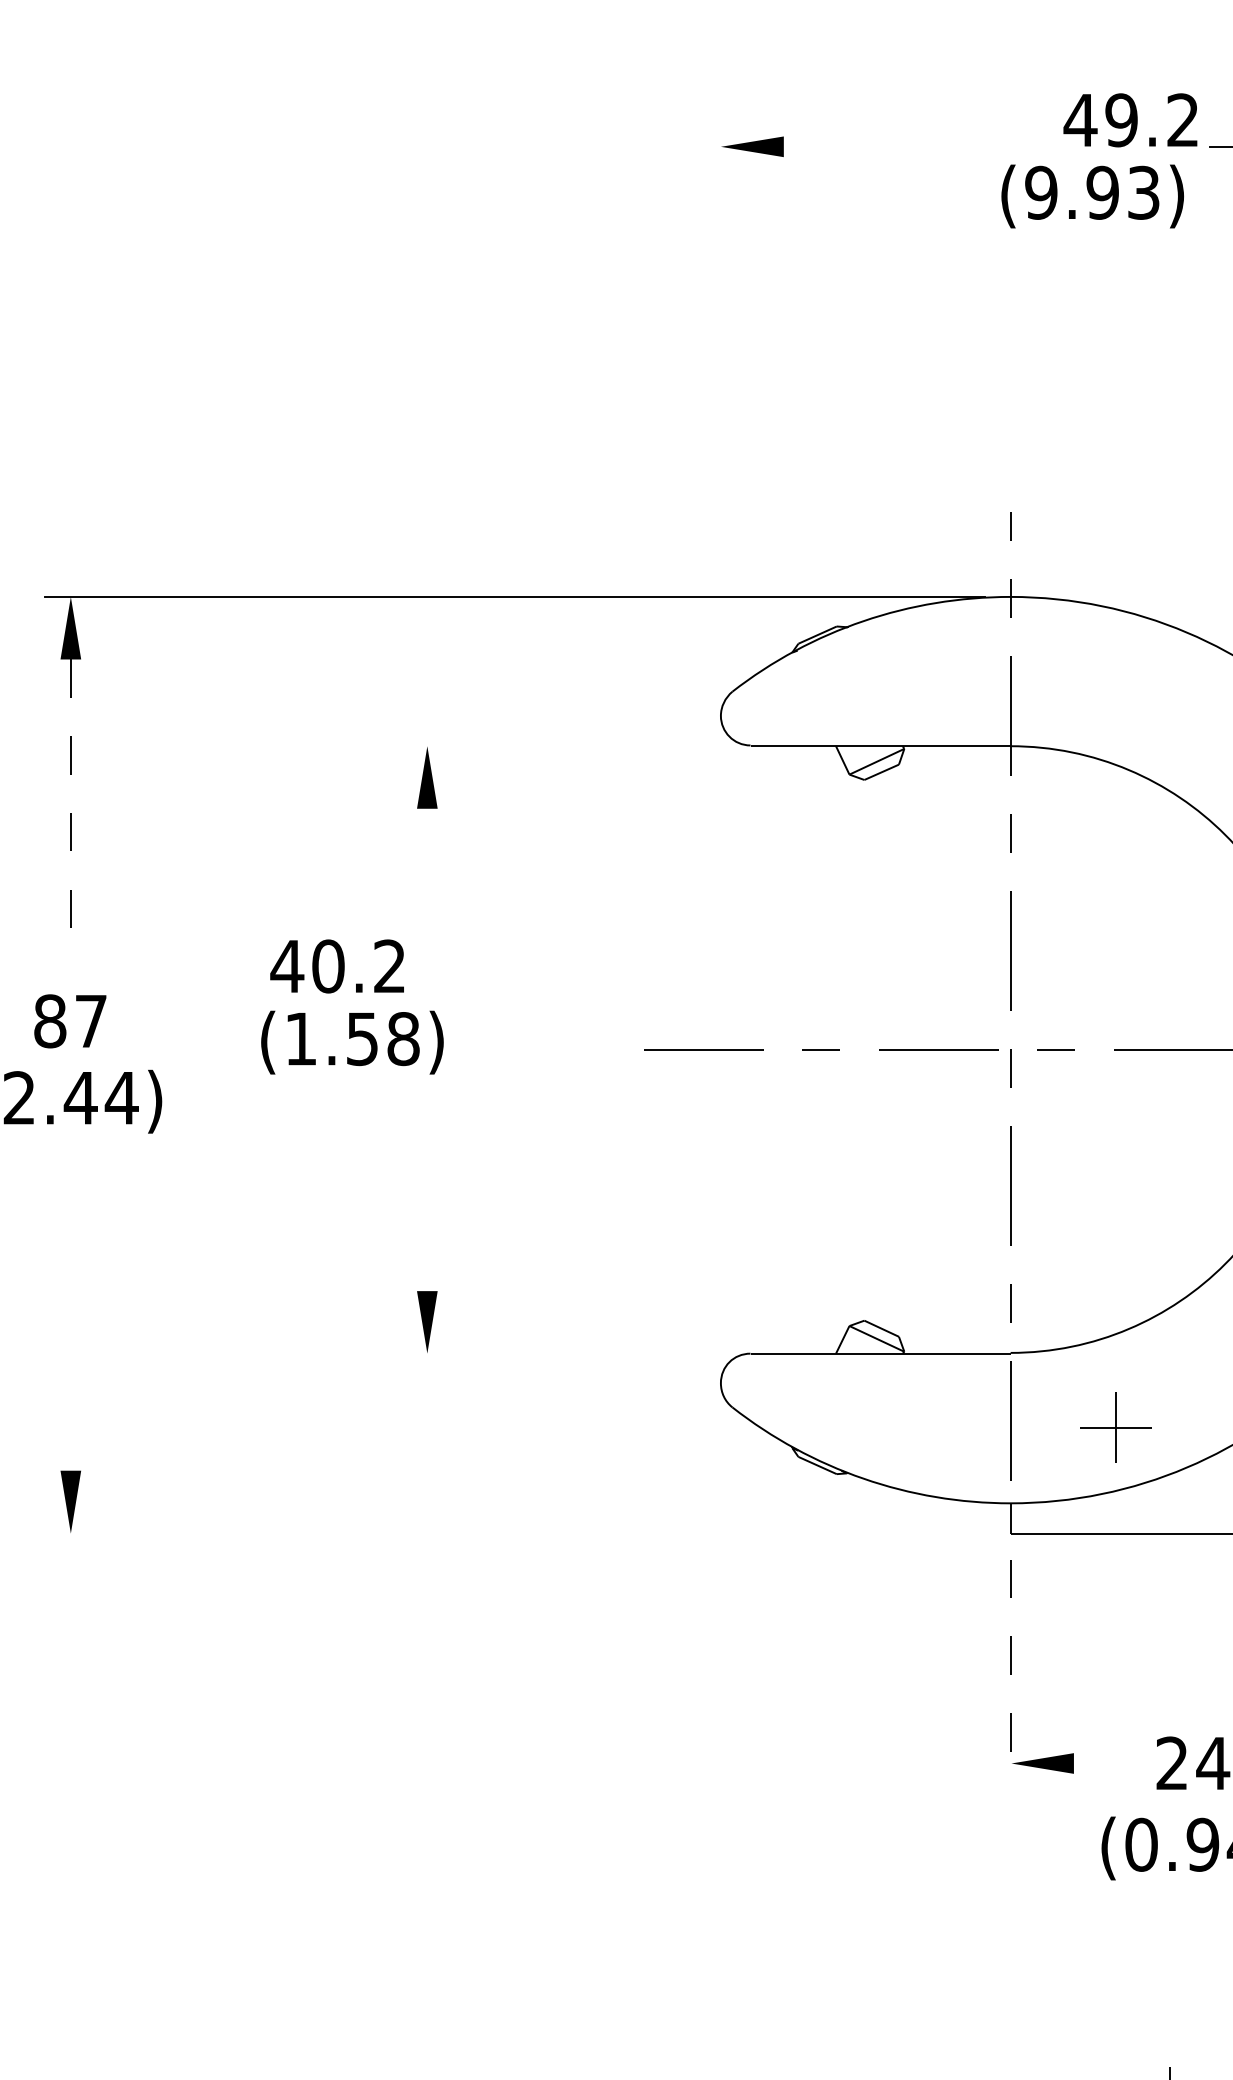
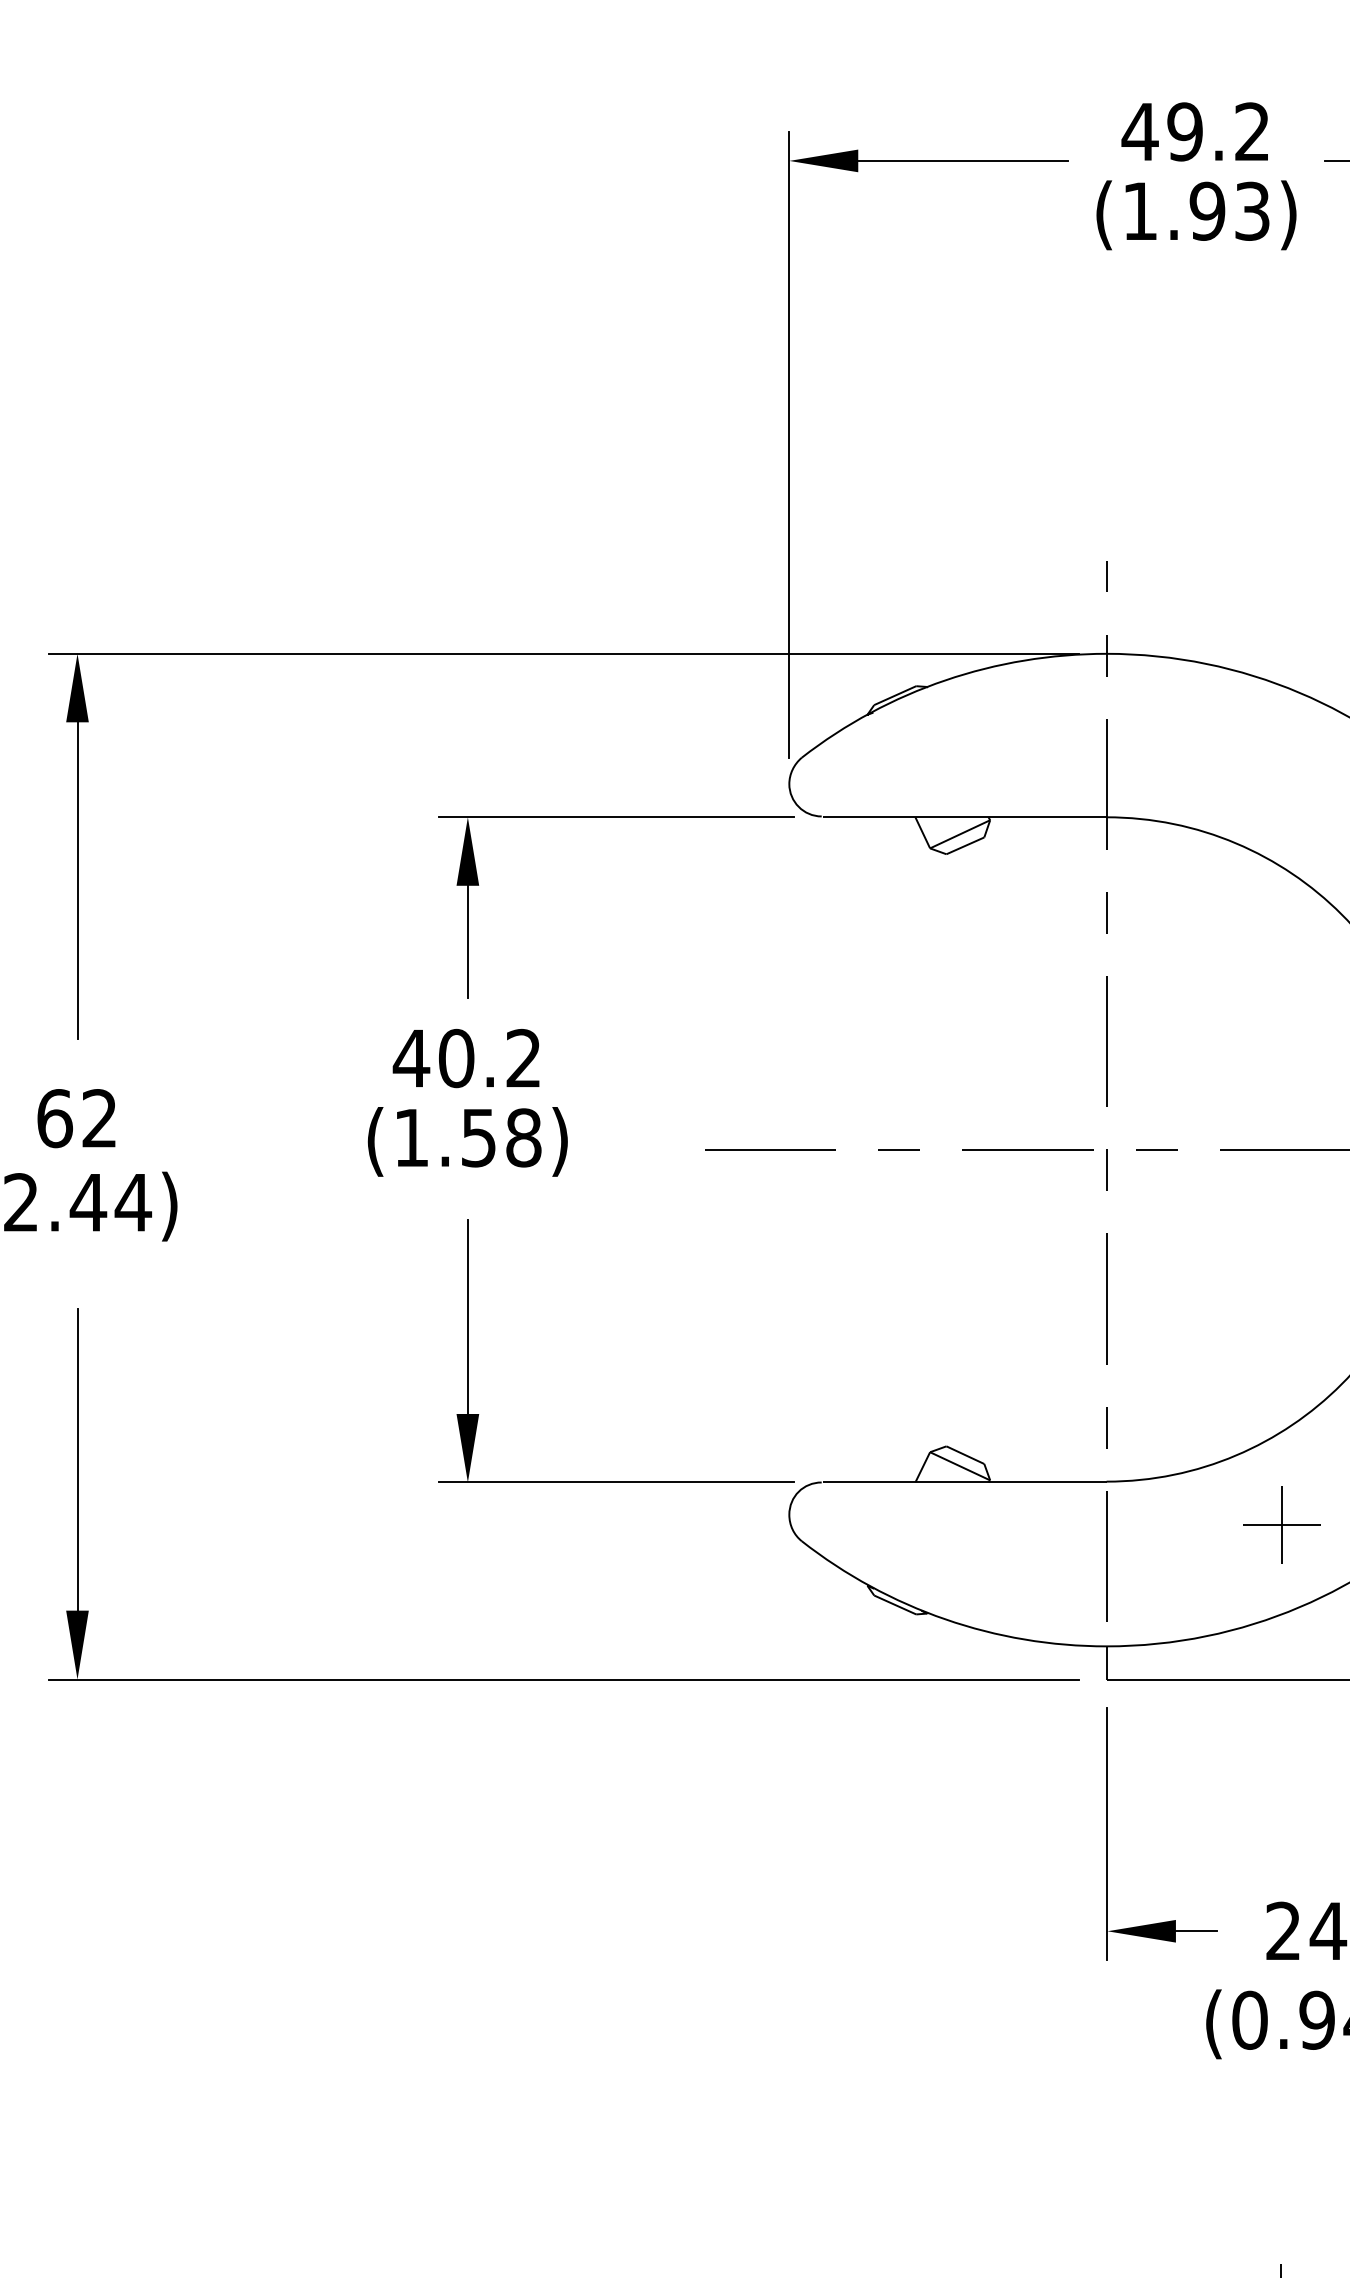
text: (1130, 119) -> (1194, 131), moved
line: (879, 146) -> (963, 160), added
text: (1040, 192) -> (1139, 210), (9.93) -> (1.93)
line: (721, 406) -> (789, 445), added
line: (563, 746) -> (616, 817), added
line: (70, 804) -> (77, 881), dashed -> solid
line: (427, 859) -> (467, 941), added
text: (336, 966) -> (465, 1058), moved
text: (69, 1021) -> (76, 1118), 87 -> 62
text: (352, 1042) -> (467, 1141), moved
line: (427, 1202) -> (467, 1316), added
line: (70, 1332) -> (77, 1459), added
line: (563, 1353) -> (616, 1482), added
part: (1115, 1426) -> (1281, 1524), moved
line: (514, 1533) -> (563, 1679), added
line: (1011, 1674) -> (1107, 1833), dashed -> solid
line: (1092, 1763) -> (1196, 1931), added

